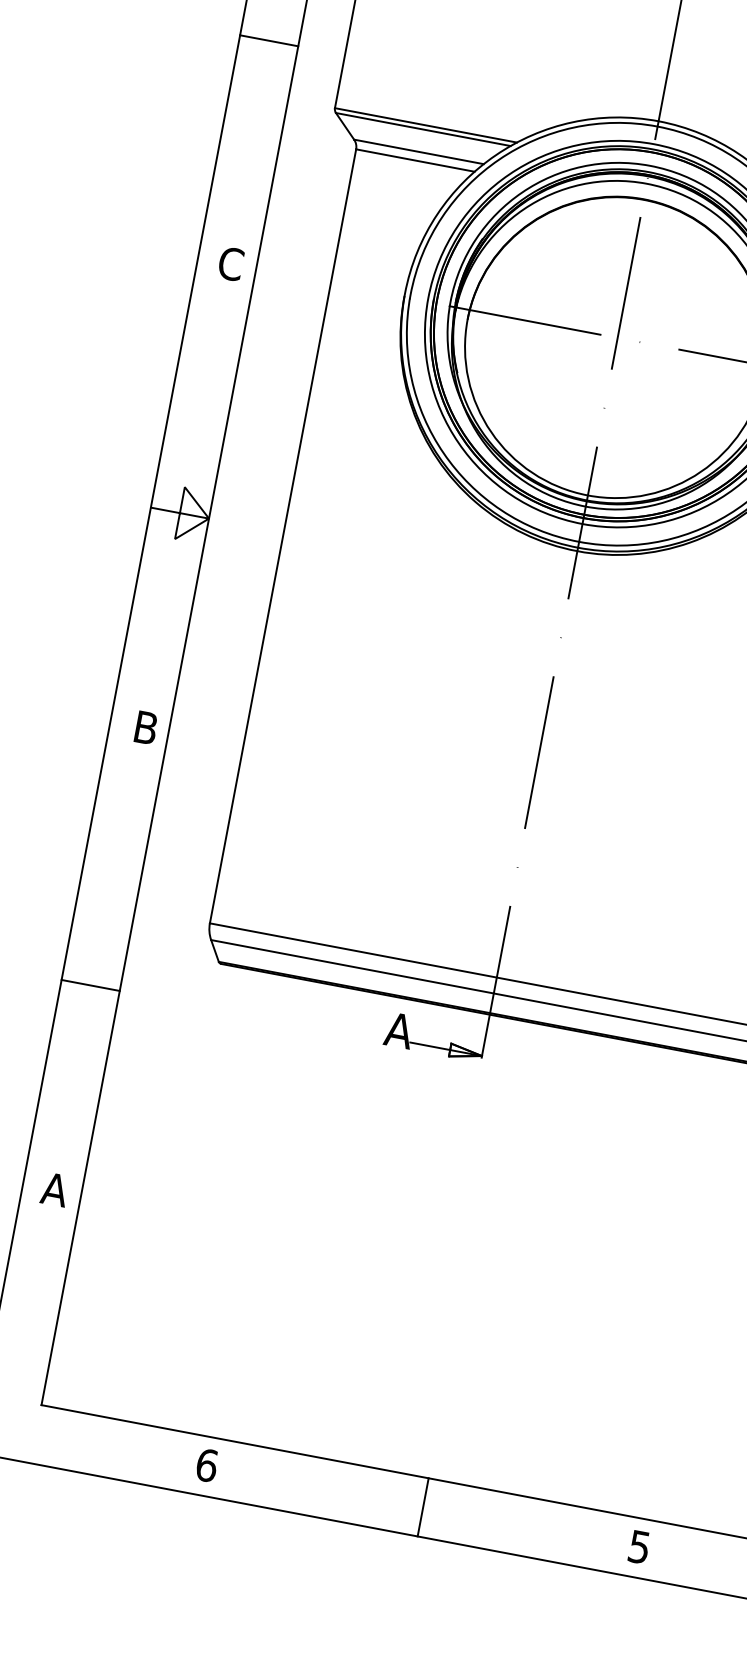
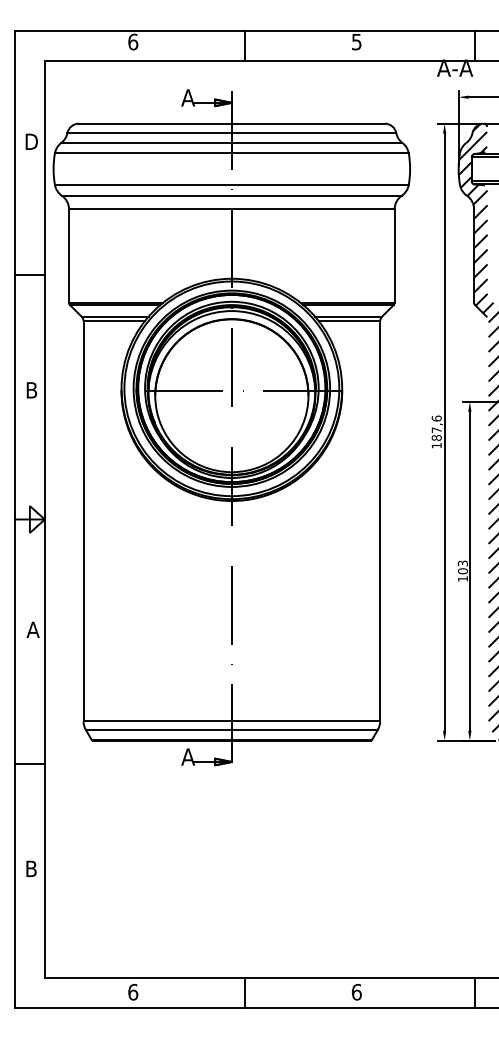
text: (230, 264) -> (31, 390), C -> B
text: (144, 726) -> (32, 629), B -> A
text: (53, 1188) -> (30, 868), A -> B
text: (639, 1545) -> (356, 991), 5 -> 6

